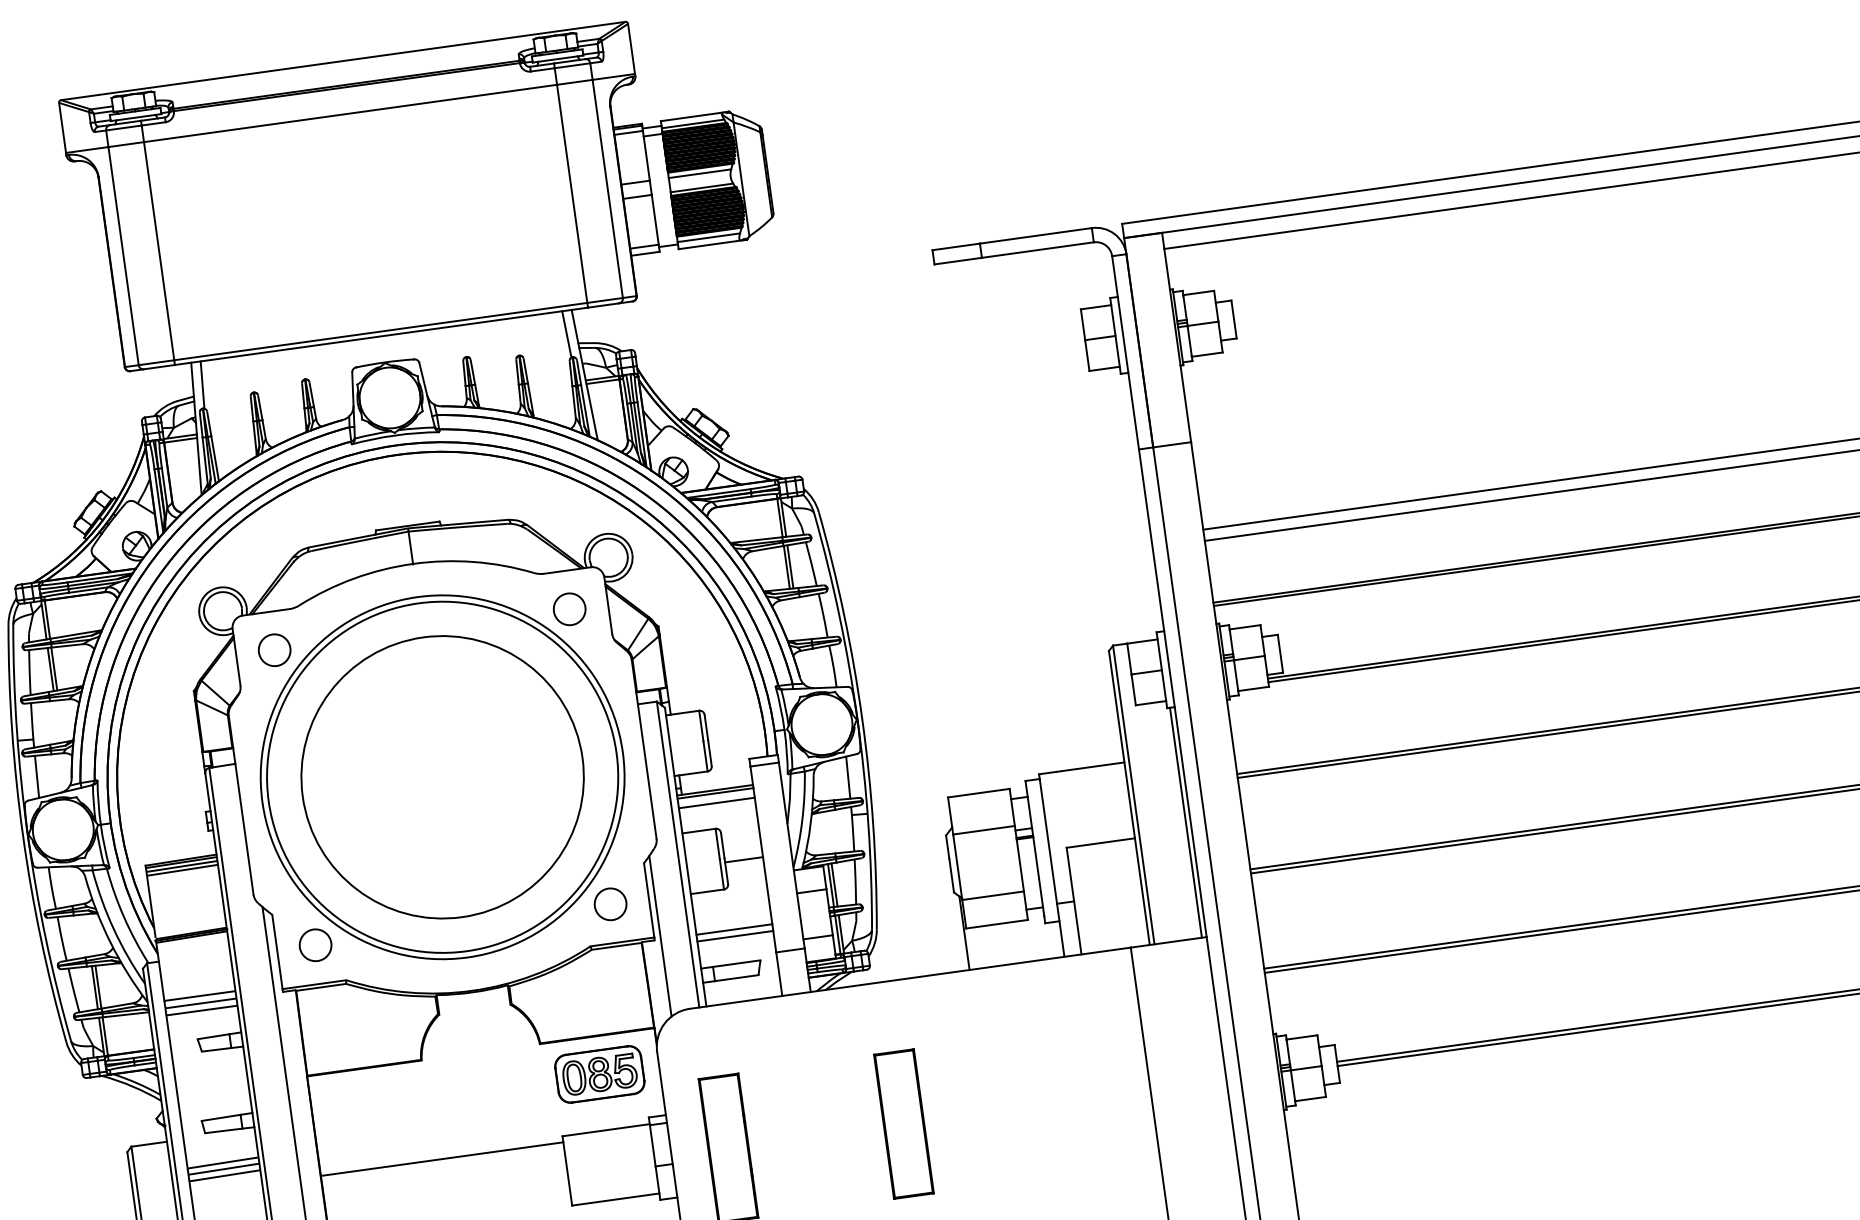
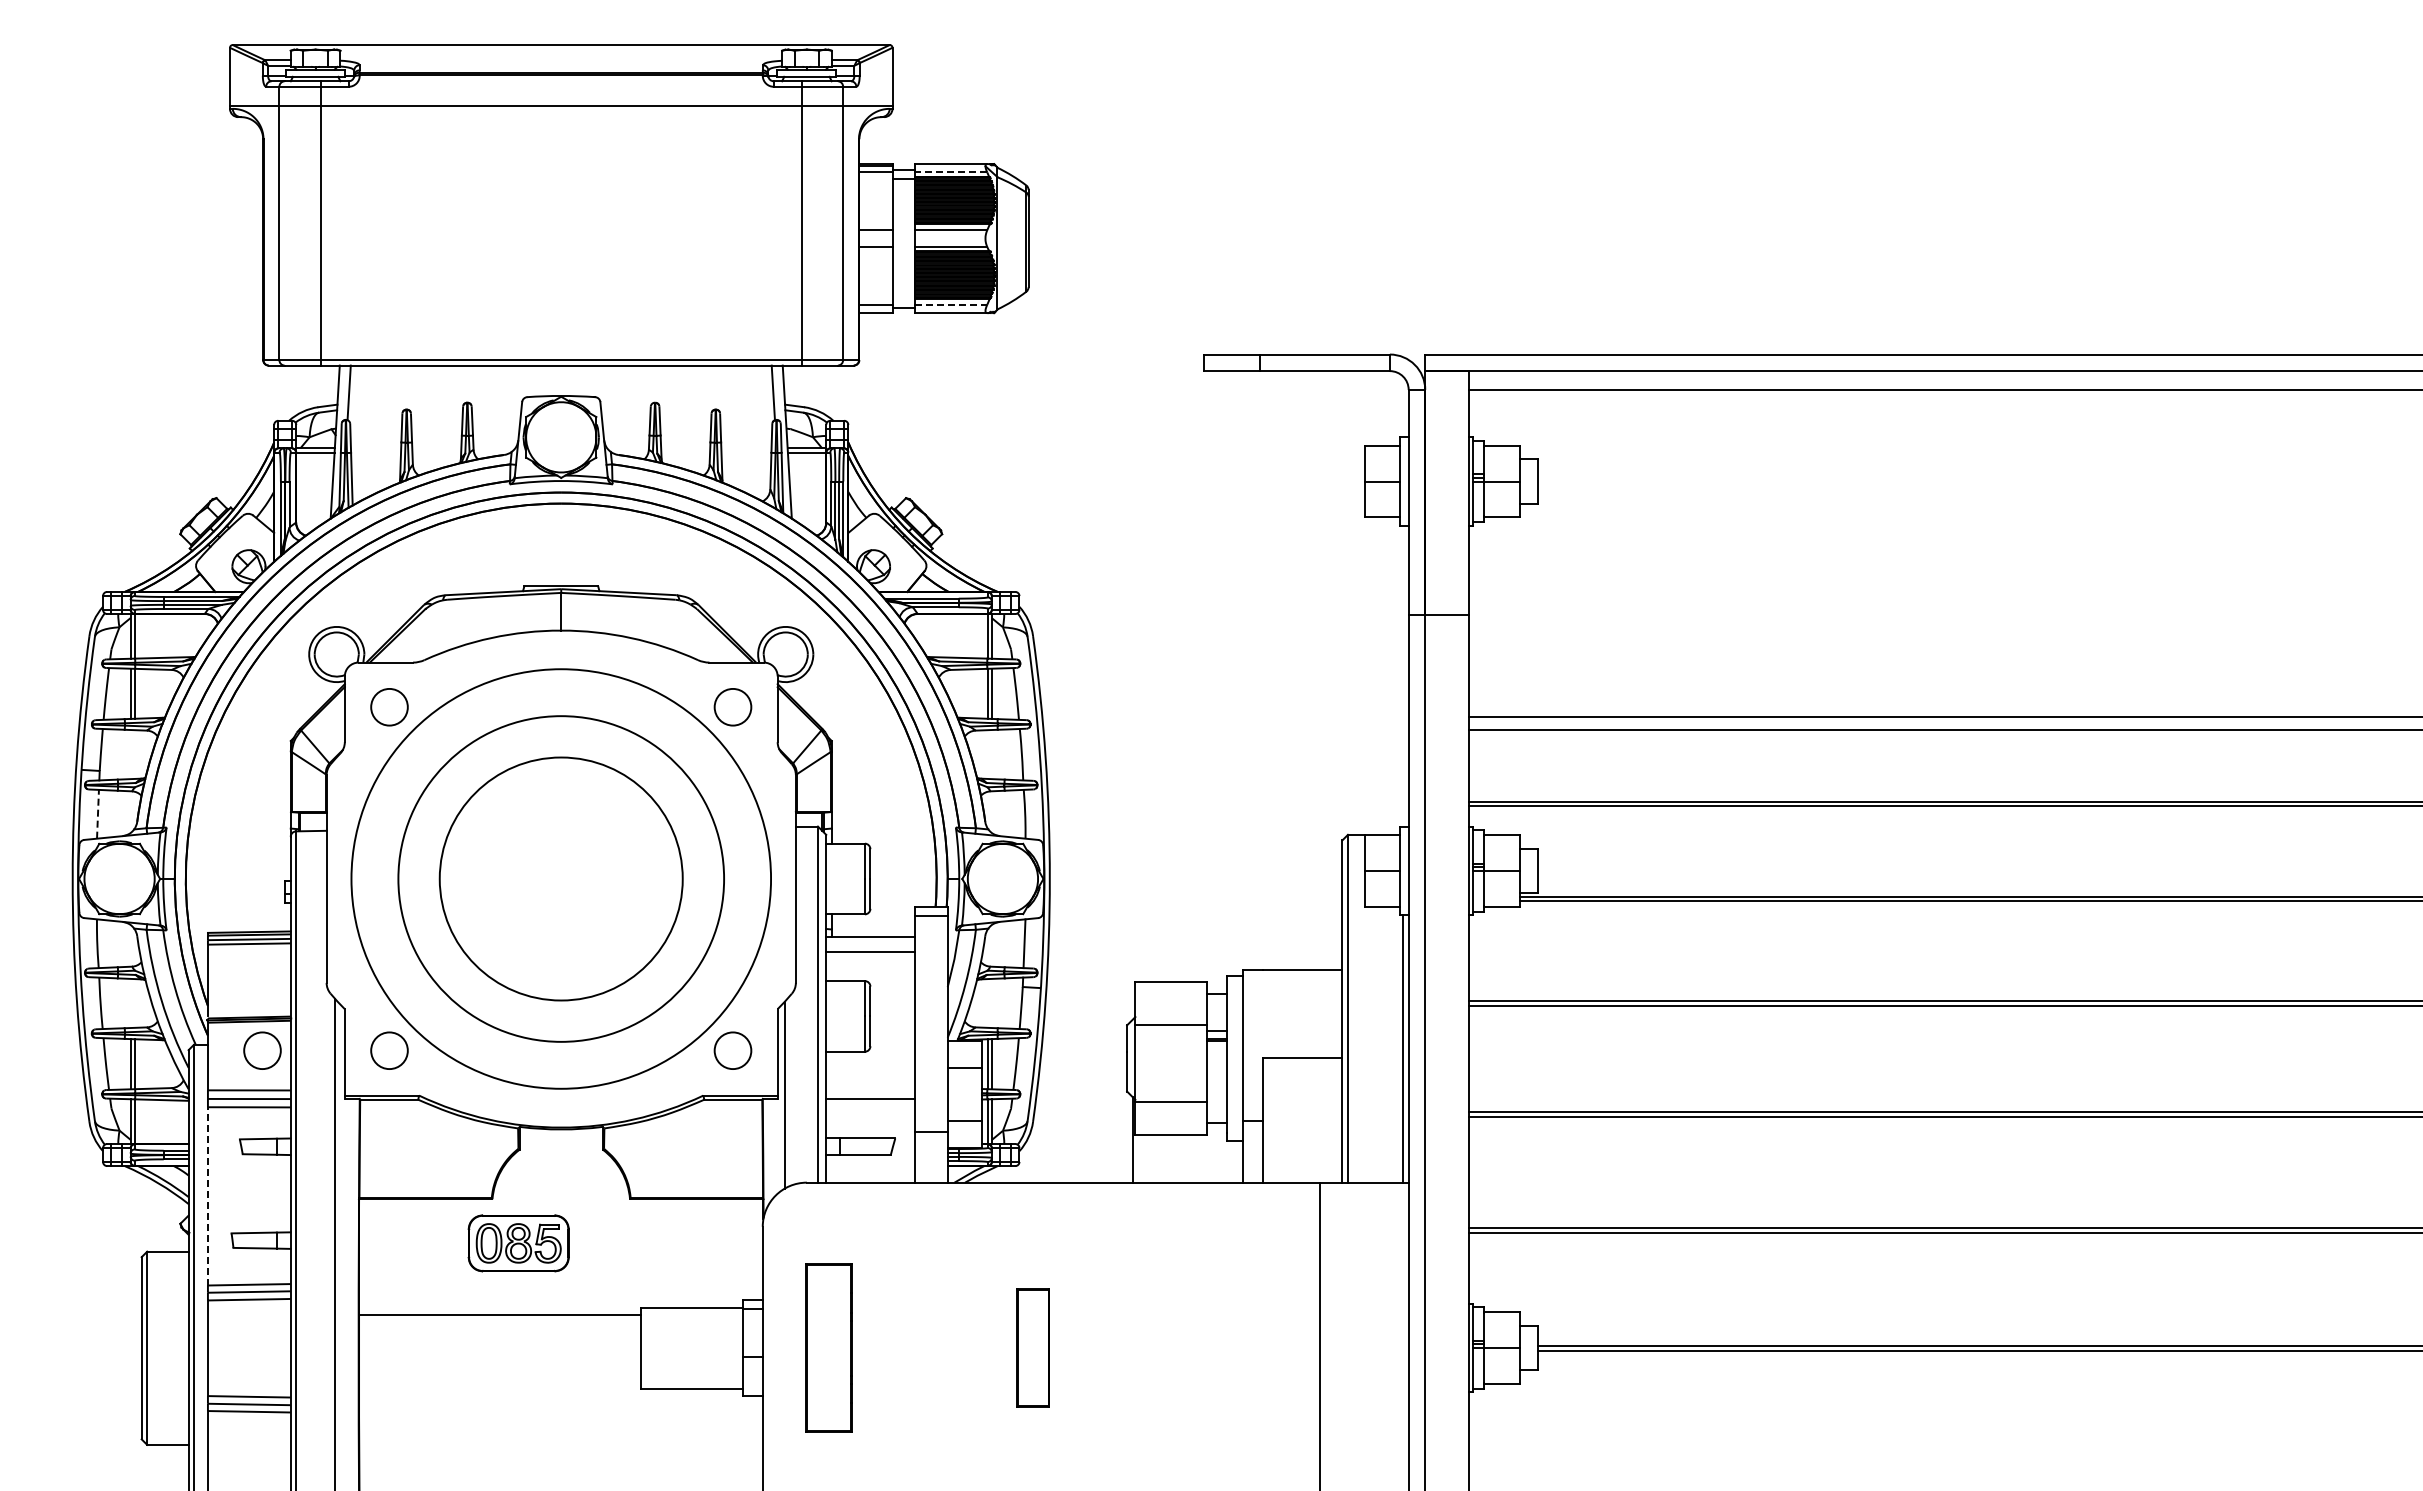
line: (692, 124) -> (950, 172), solid -> dashed
line: (709, 237) -> (951, 304), solid -> dashed
line: (37, 776) -> (98, 813), solid -> dashed
circle: (441, 776) -> (560, 878), size x0.6
line: (715, 793) -> (870, 940), removed
line: (744, 860) -> (892, 1021), removed
line: (735, 935) -> (870, 1106), removed
circle: (206, 960) -> (262, 1050), added
part: (599, 1074) -> (518, 1243), moved
line: (176, 1091) -> (207, 1195), solid -> dashed
part: (903, 1123) -> (1032, 1347), size x0.7

